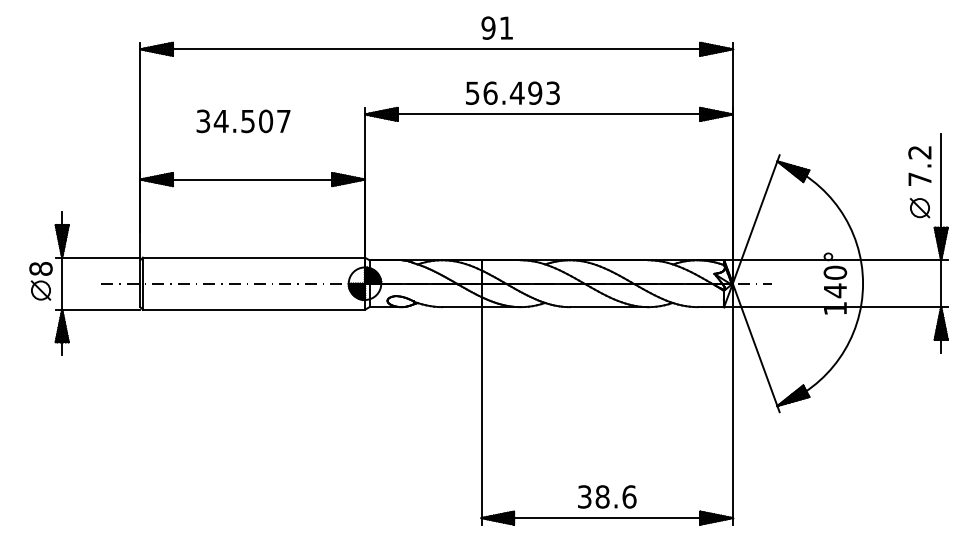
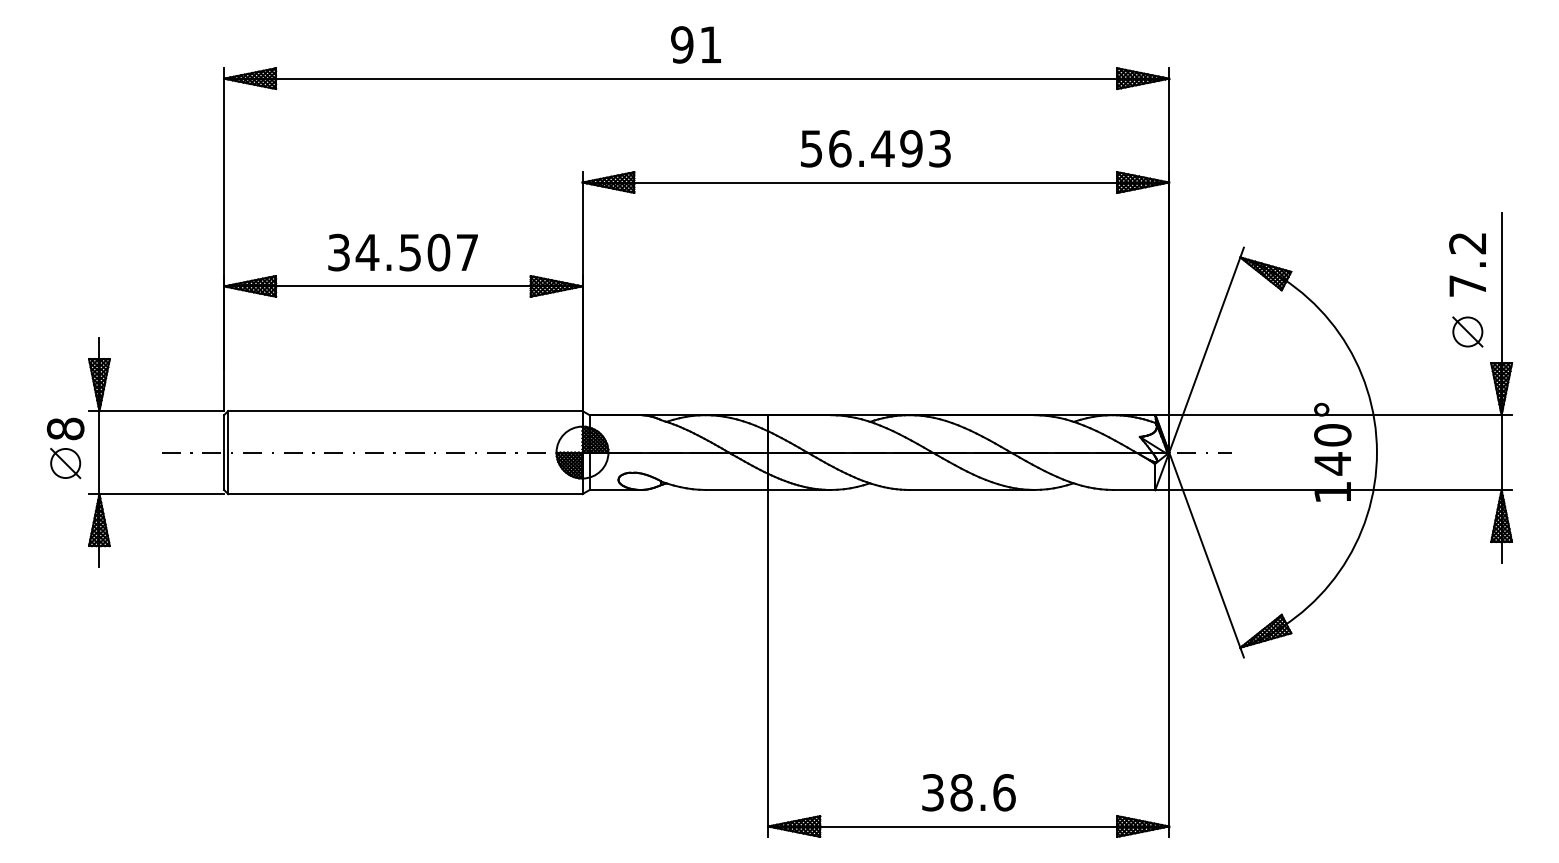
text: (496, 27) -> (694, 43), moved
text: (512, 92) -> (875, 147), moved
text: (243, 121) -> (403, 252), moved

